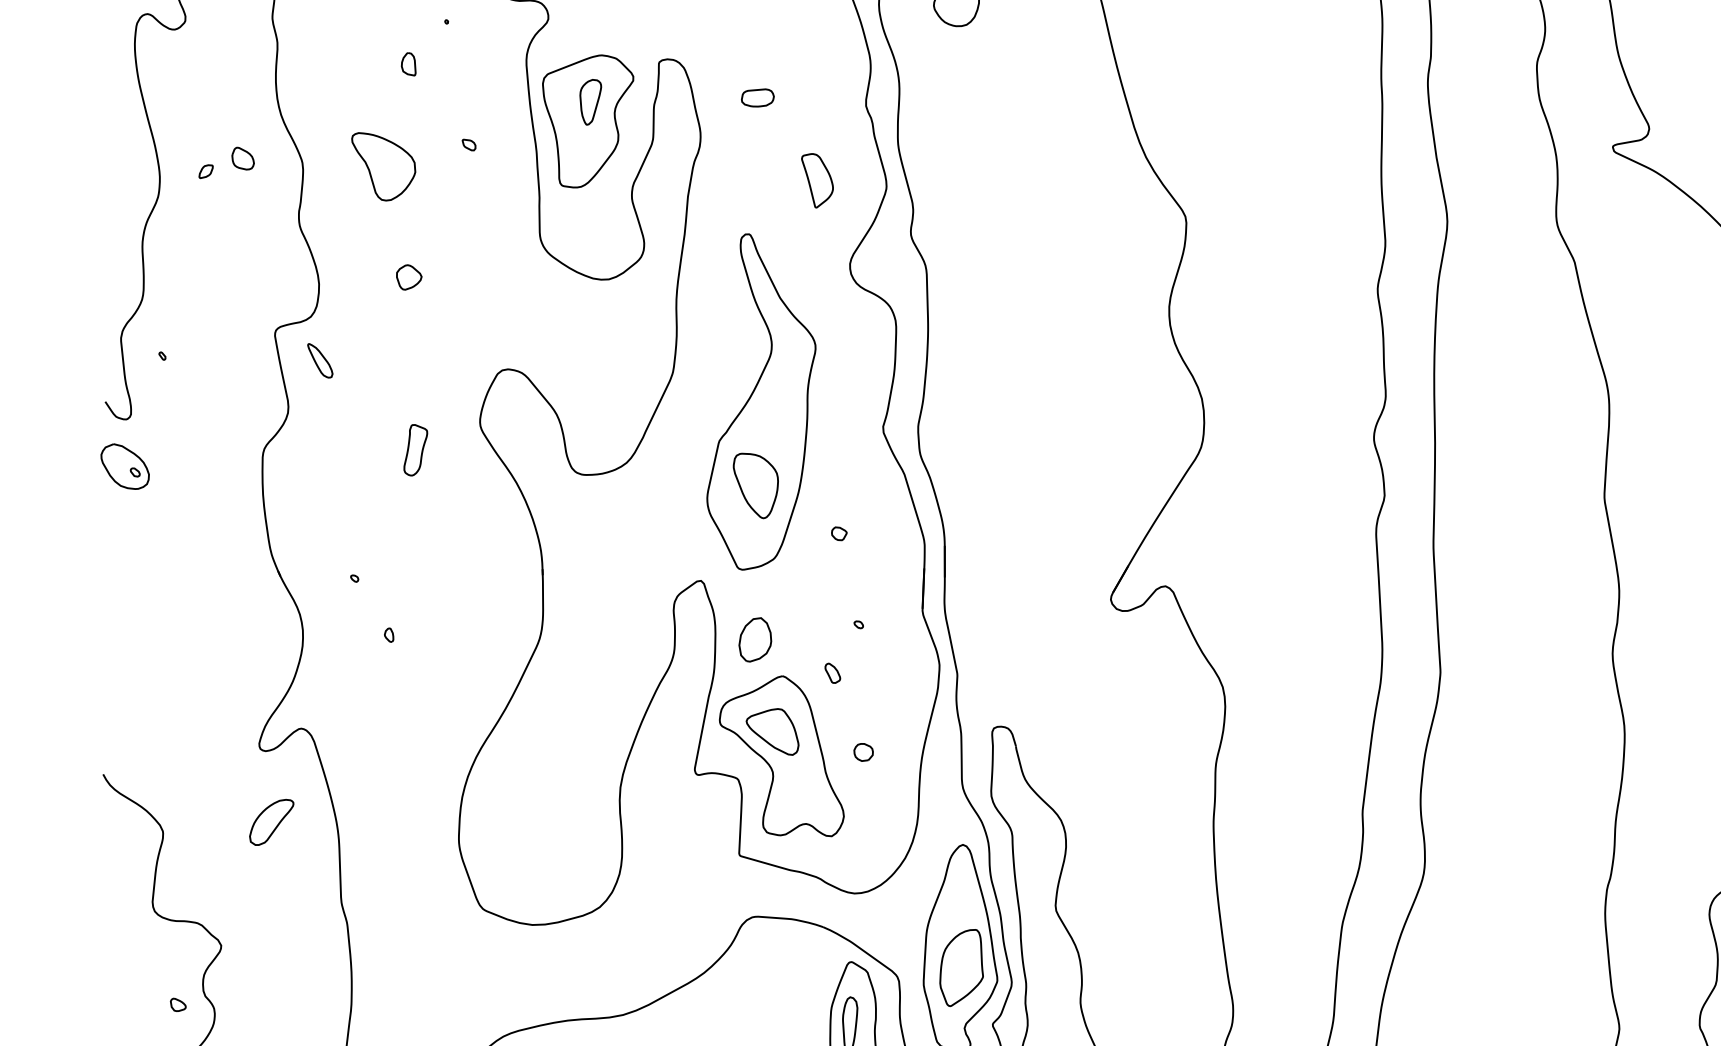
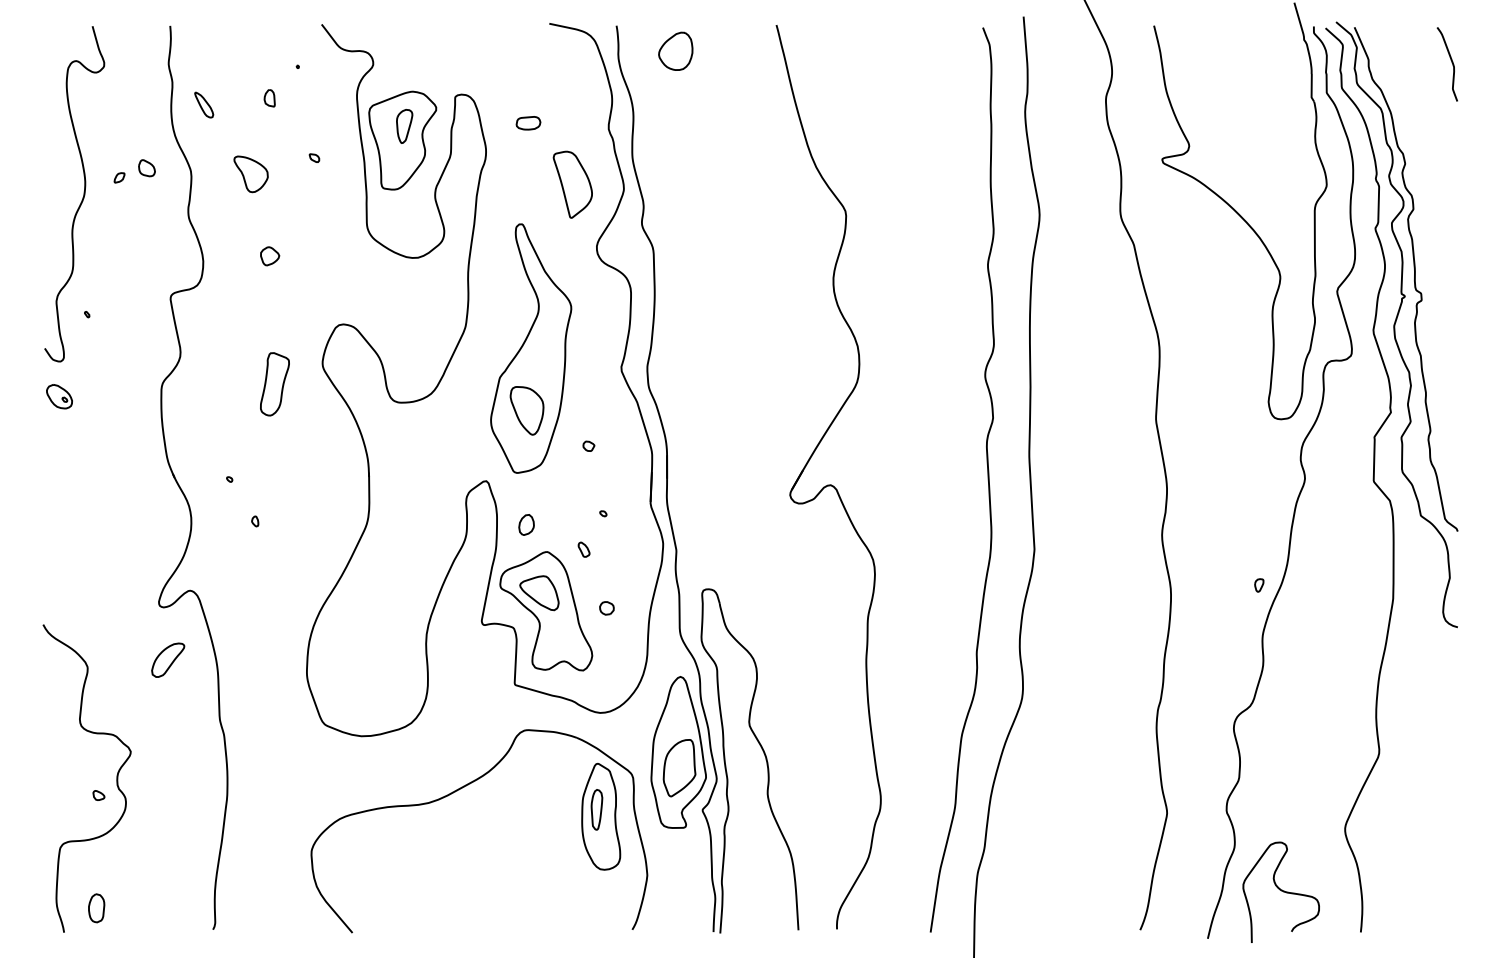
part: (382, 167) -> (250, 174), size x0.71
part: (817, 180) -> (572, 184), size x1.67
part: (320, 360) -> (204, 104), moved
part: (415, 450) -> (274, 384), size x1.67
part: (125, 466) -> (59, 396), size x0.71
part: (755, 639) -> (526, 524), size x0.62

